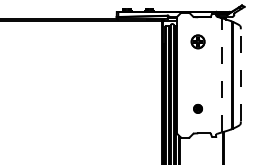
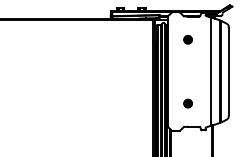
part: (197, 41) -> (187, 39), size x0.62
line: (221, 74) -> (210, 70), dashed -> solid
line: (240, 74) -> (228, 70), dashed -> solid

